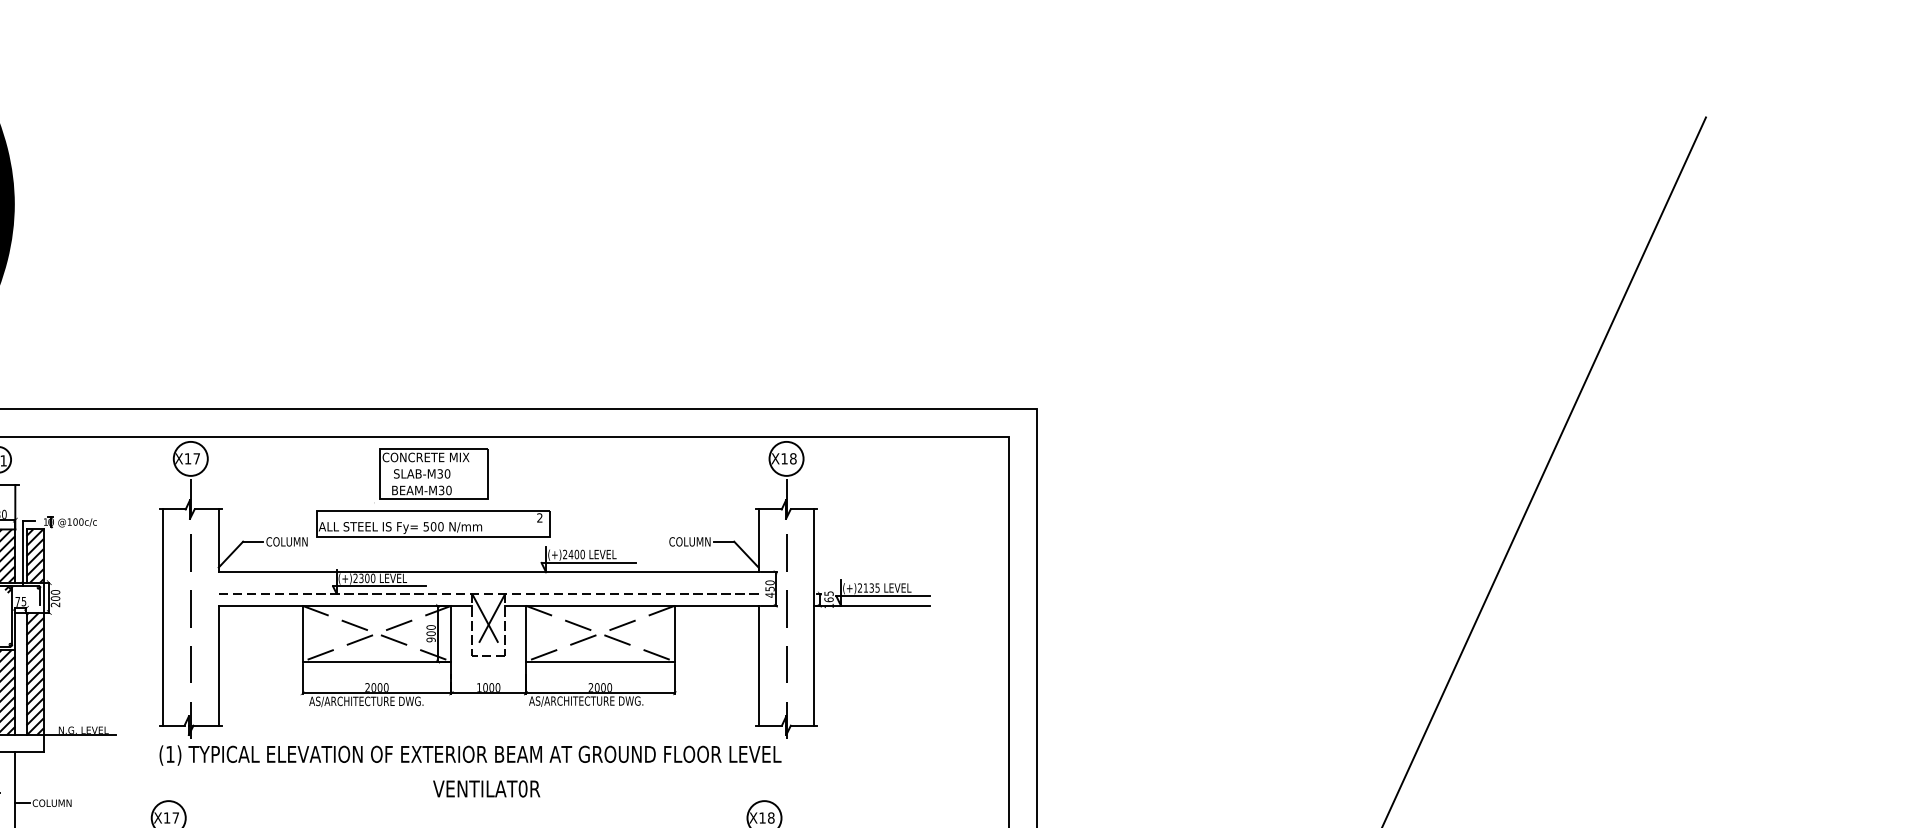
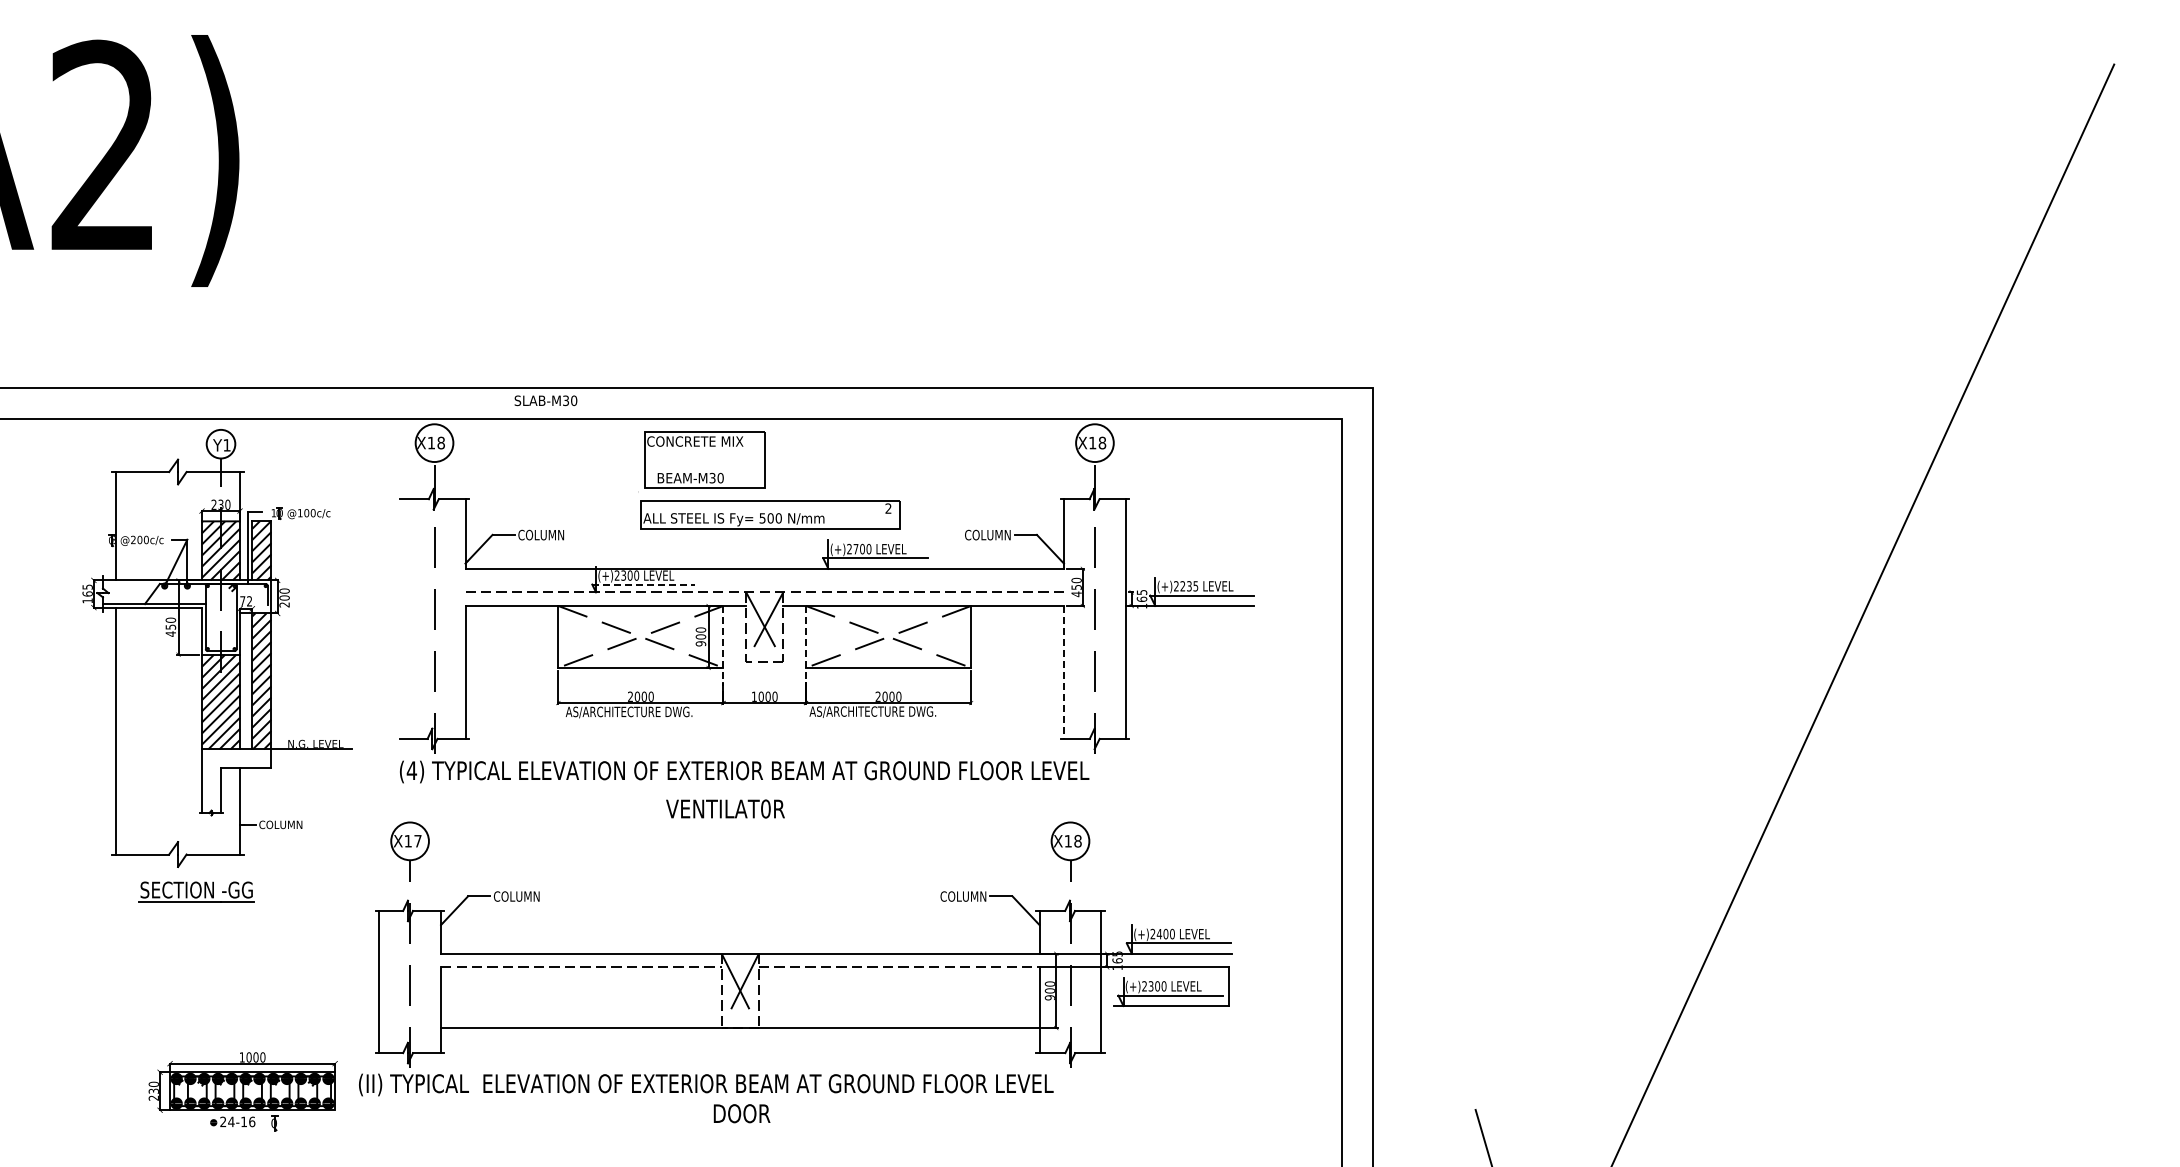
text: (196, 458) -> (440, 442), X17 -> X18
text: (421, 473) -> (545, 400), moved
part: (433, 523) -> (770, 514), moved
text: (570, 554) -> (855, 549), (+)2400 -> (+)2700
line: (380, 586) -> (644, 584), solid -> dashed
text: (865, 588) -> (1182, 586), (+)2135 -> (+)2235
text: (23, 601) -> (249, 601), 75 -> 72
line: (162, 617) -> (403, 618), removed
line: (451, 642) -> (723, 646), solid -> dashed
line: (526, 642) -> (806, 646), solid -> dashed
line: (758, 665) -> (1063, 672), solid -> dashed
text: (170, 754) -> (411, 770), (1) -> (4)
text: (486, 788) -> (725, 808), moved

